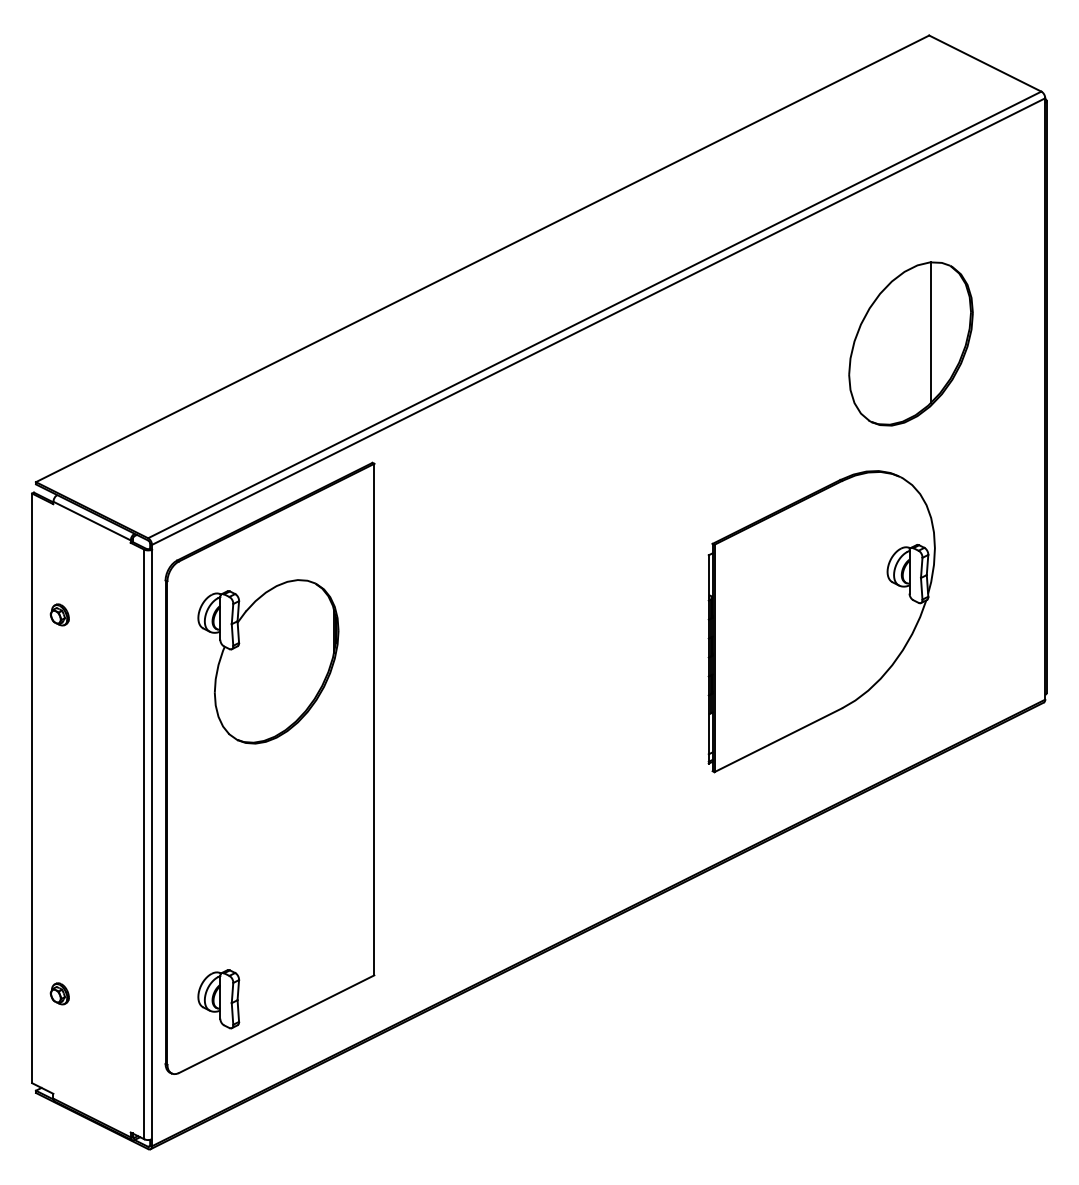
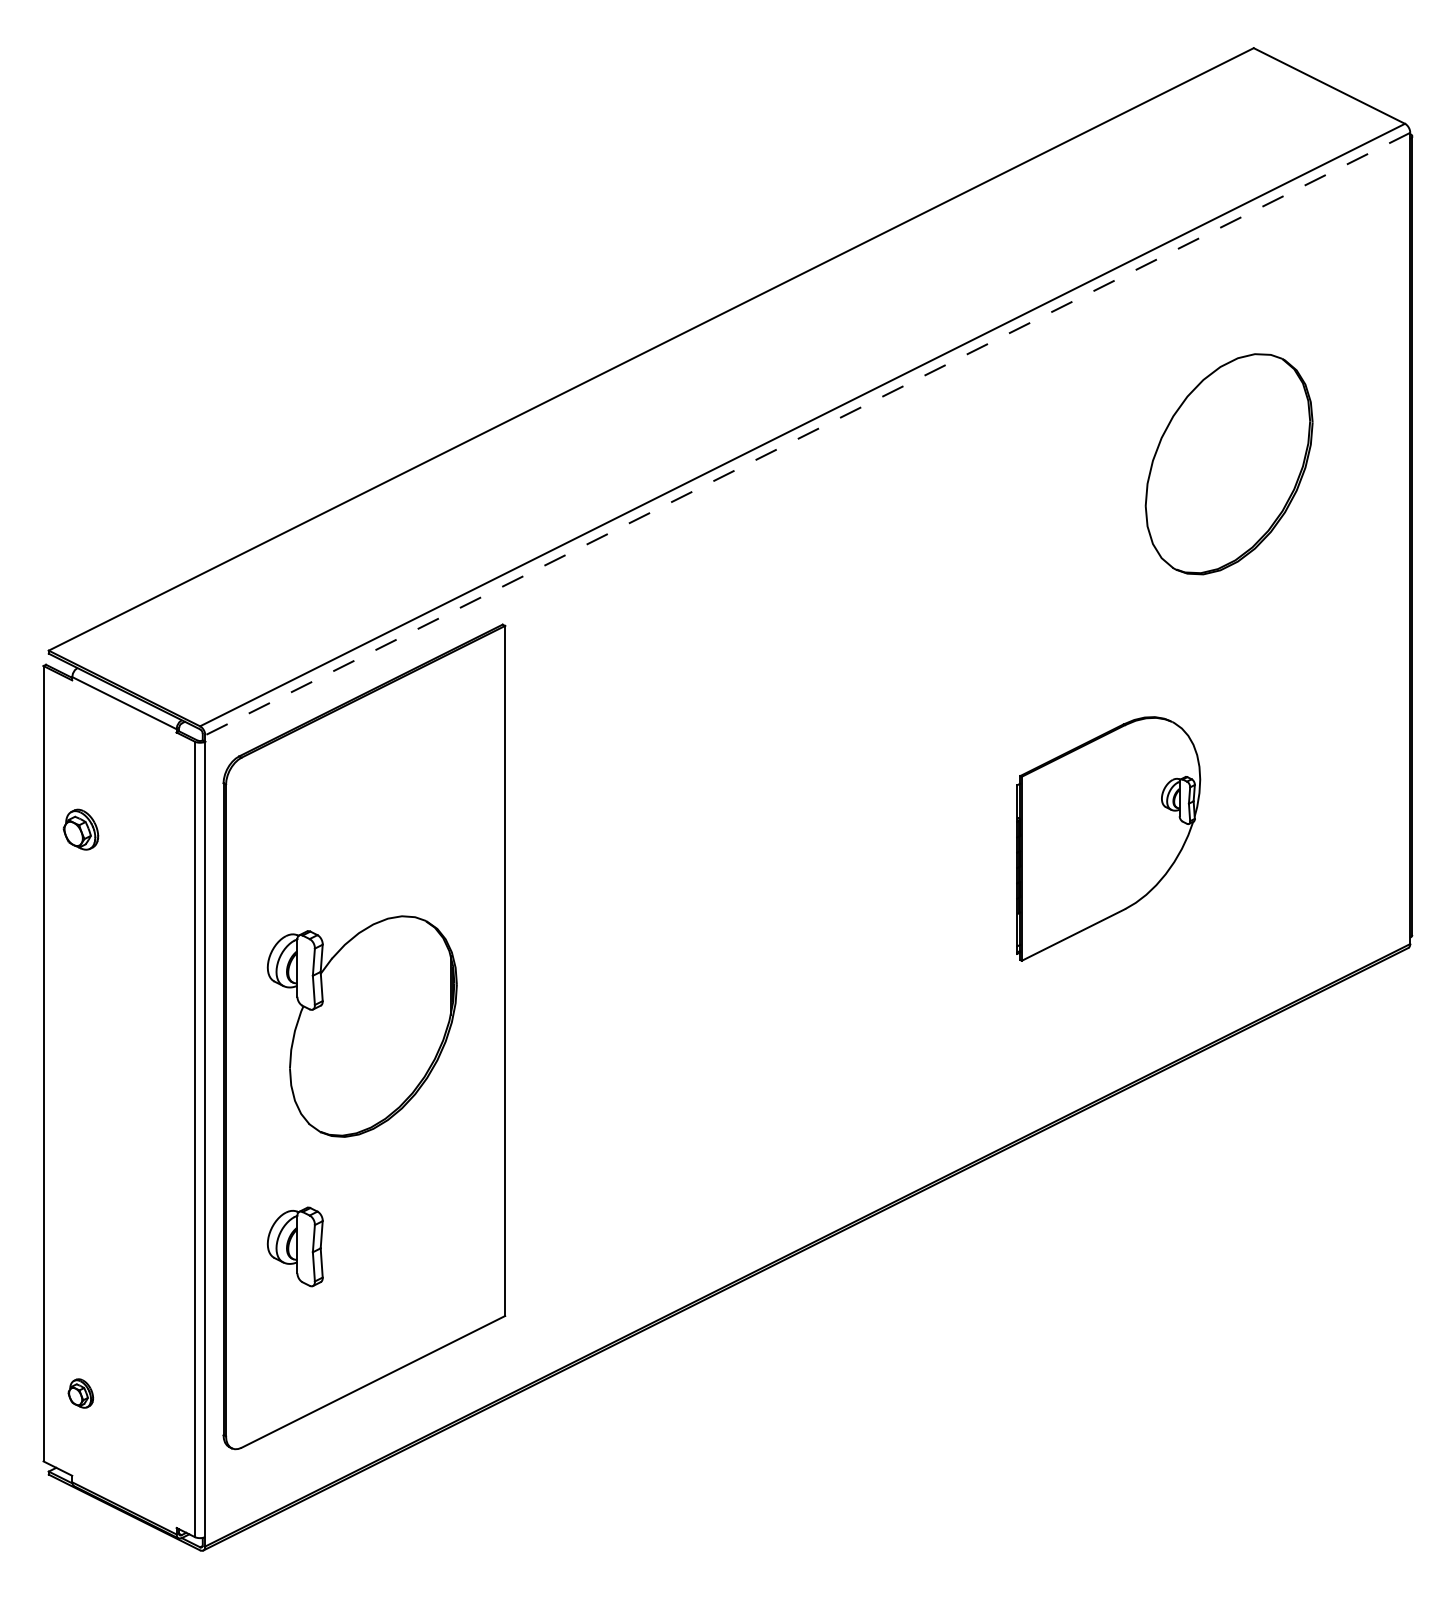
line: (598, 321) -> (807, 433), solid -> dashed
line: (931, 332) -> (1256, 448), removed
part: (59, 614) -> (80, 829), size x1.4
part: (821, 621) -> (1108, 838), size x0.6
part: (268, 661) -> (362, 1026), moved
part: (59, 993) -> (80, 1393), moved
part: (218, 999) -> (294, 1247), moved

